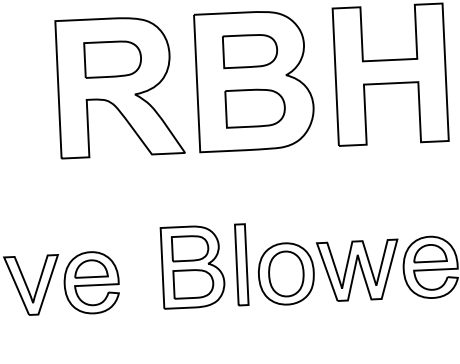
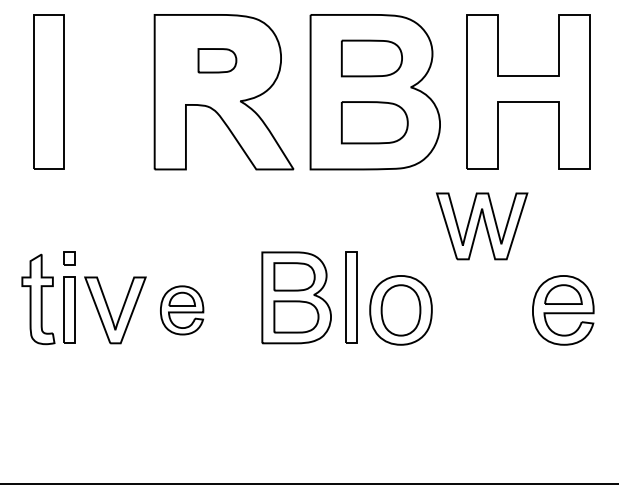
part: (113, 59) -> (217, 60), size x0.6
part: (358, 270) -> (482, 226), moved
part: (91, 282) -> (181, 310), size x0.7

